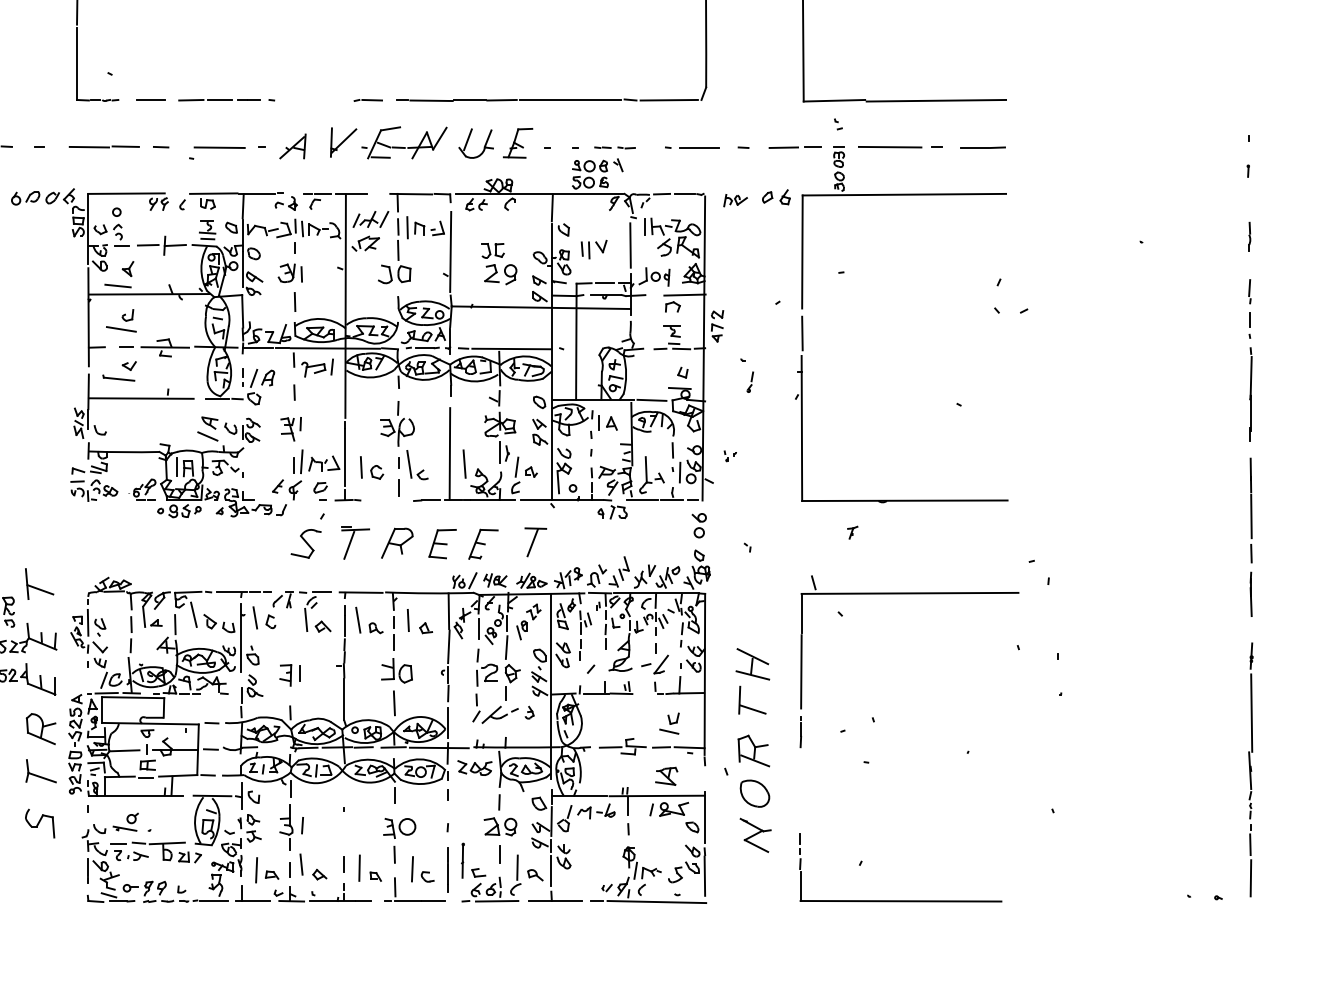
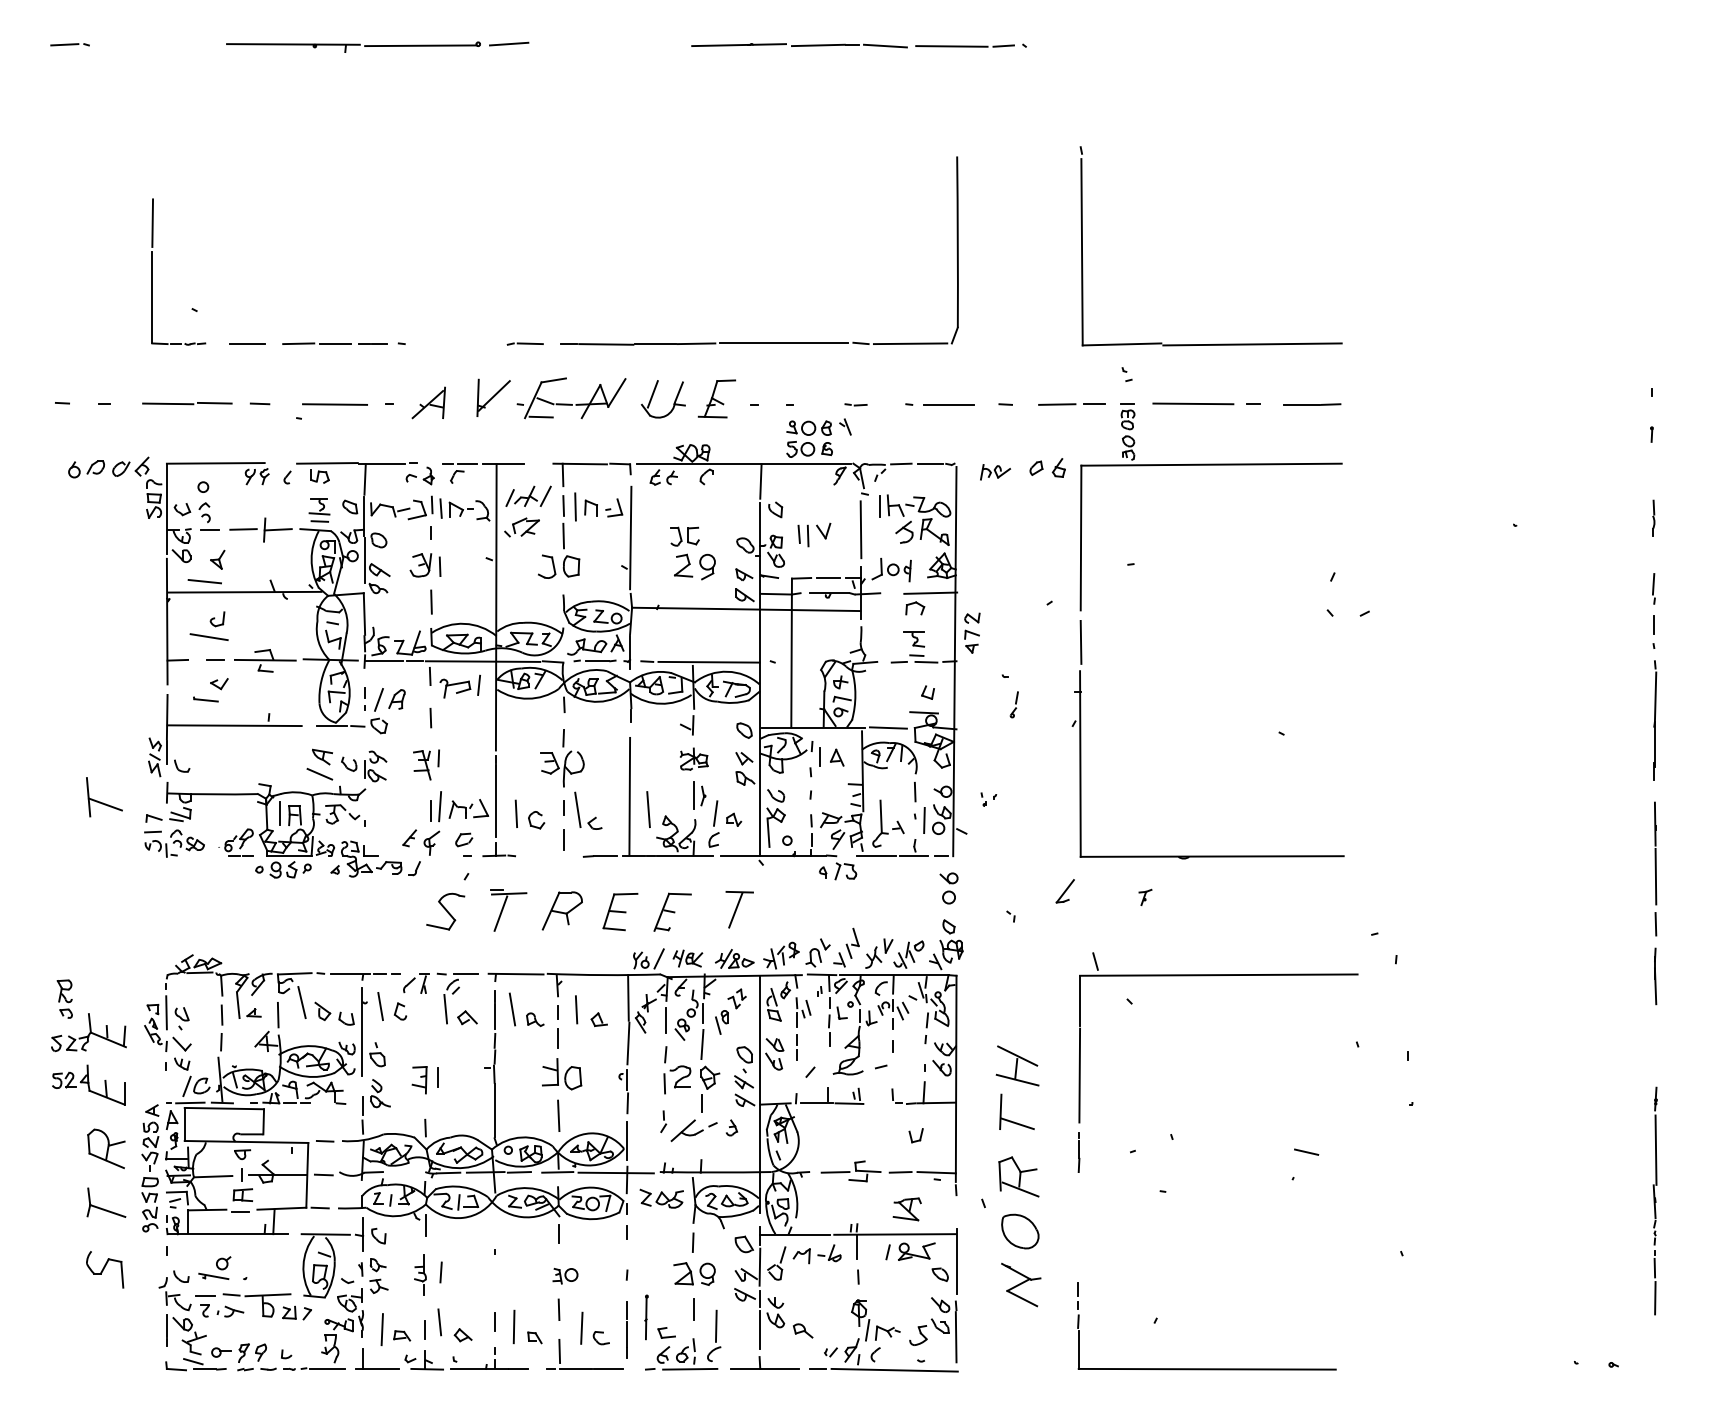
line: (602, 147) -> (825, 404), removed
part: (118, 378) -> (205, 699), size x0.6
part: (500, 424) -> (694, 759), size x0.7
part: (39, 584) -> (104, 797), moved
part: (660, 664) -> (1064, 891), moved
part: (476, 707) -> (663, 1121), size x0.6
line: (669, 731) -> (1306, 1151), moved
part: (1251, 769) -> (1655, 1200), size x0.7
part: (286, 827) -> (420, 1274), size x0.7
part: (399, 828) -> (565, 1276), size x0.6
part: (535, 874) -> (803, 1330), moved

